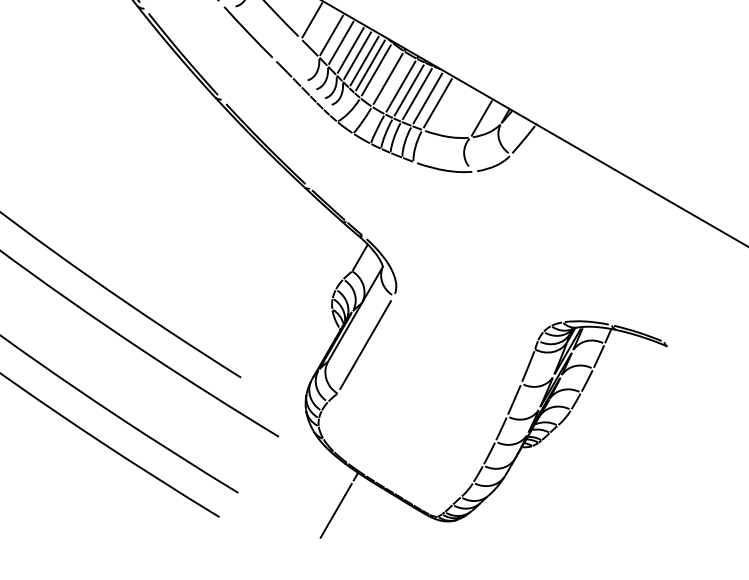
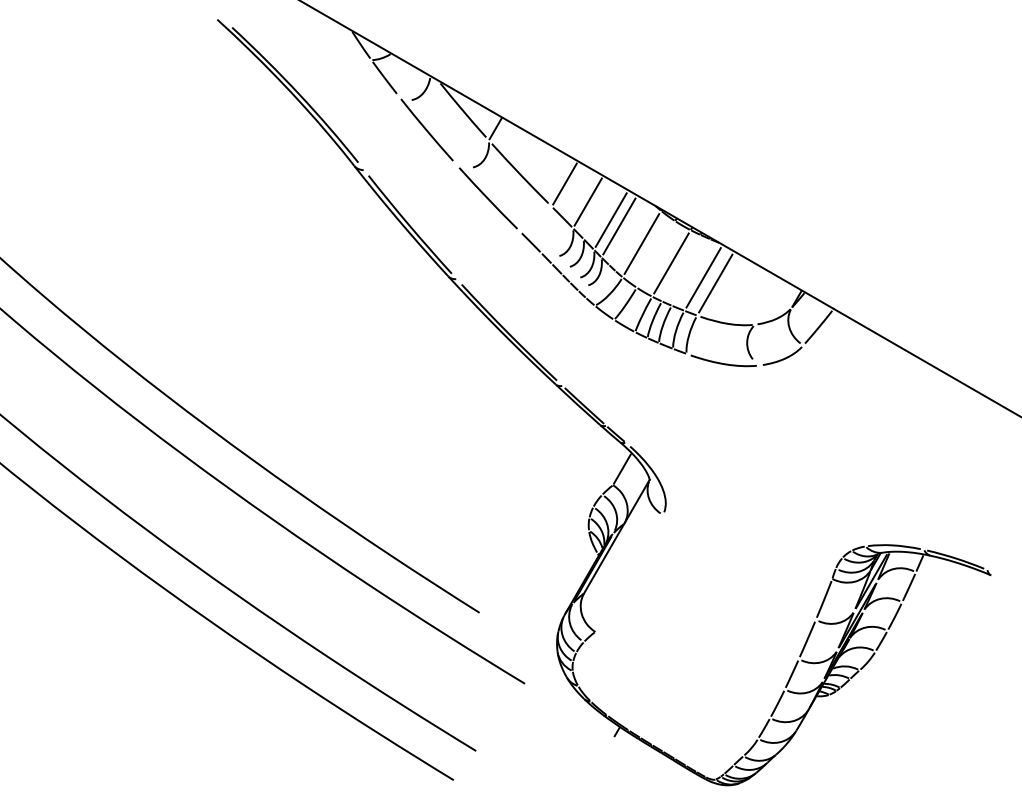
line: (341, 42) -> (599, 210), removed
line: (364, 60) -> (627, 232), removed
line: (370, 64) -> (634, 237), removed
line: (387, 79) -> (655, 254), removed
line: (409, 90) -> (681, 268), removed
line: (416, 94) -> (690, 272), removed
line: (481, 118) -> (768, 301), removed
line: (365, 344) -> (628, 573), removed
line: (336, 510) -> (593, 772), removed

